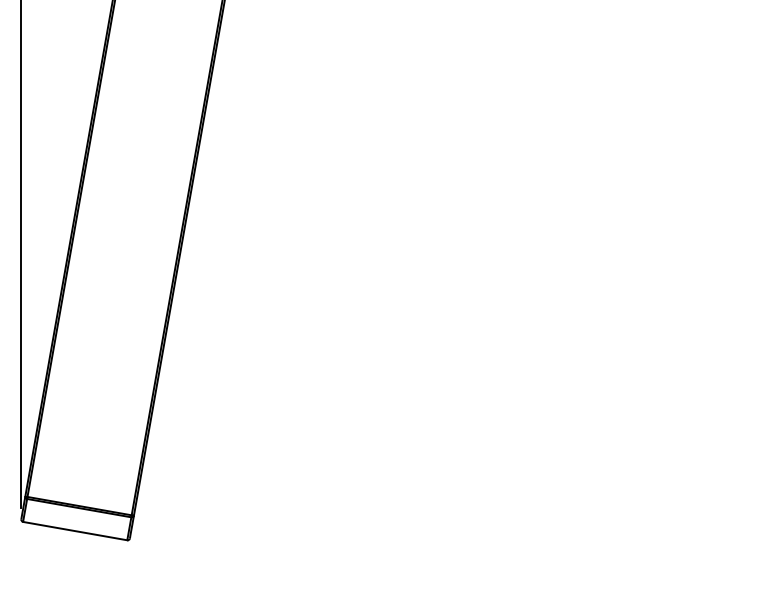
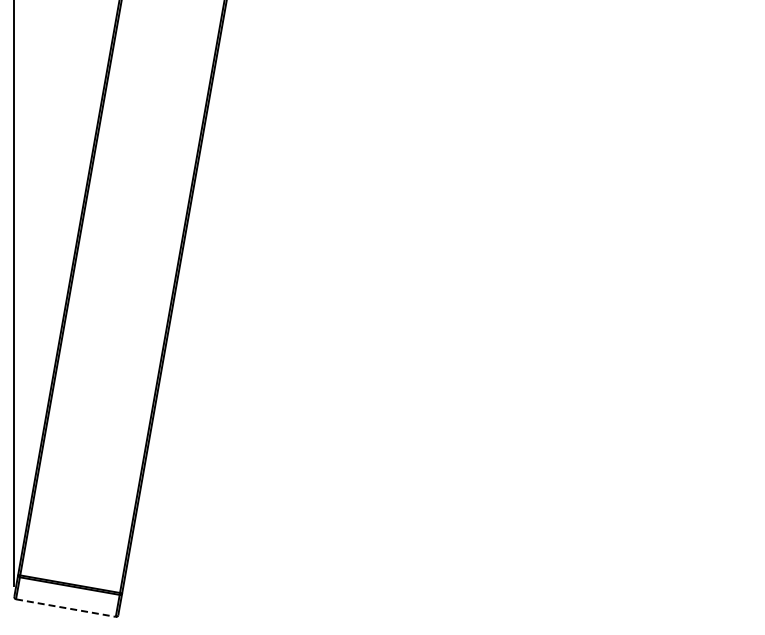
line: (74, 531) -> (65, 608), solid -> dashed

